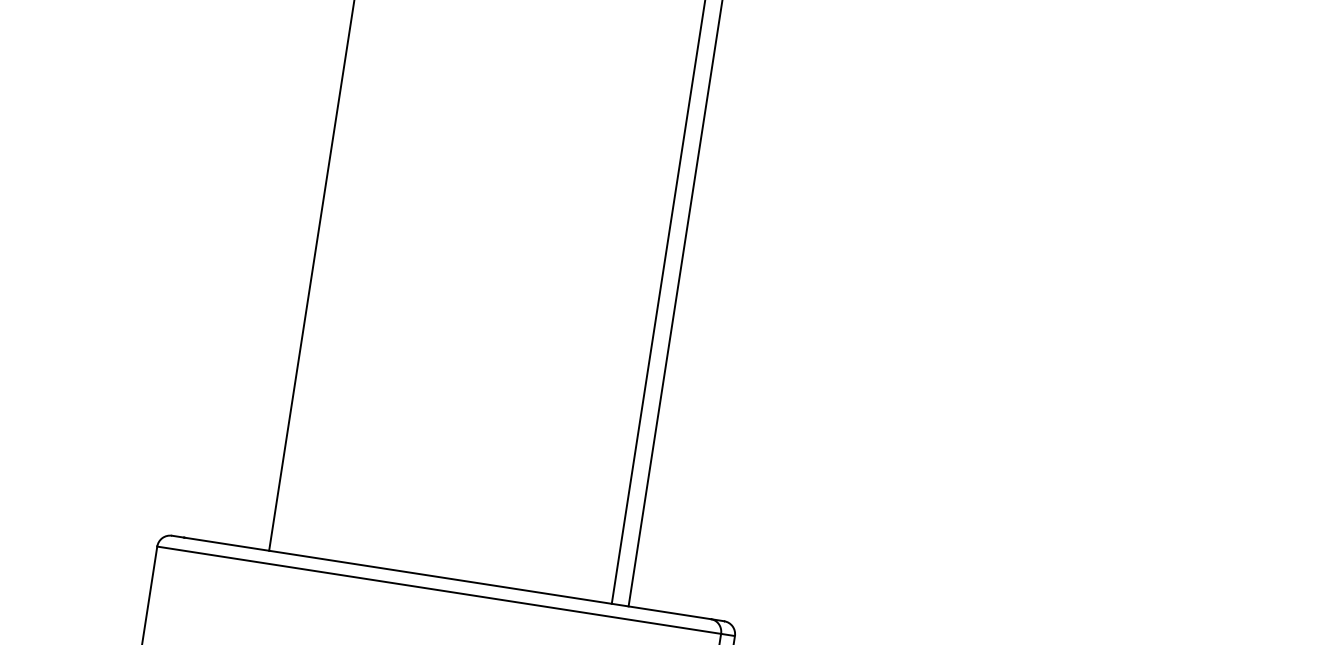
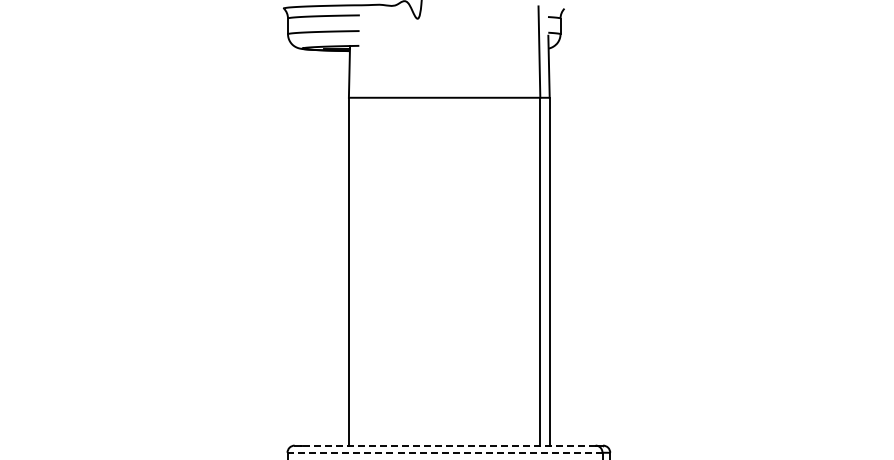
line: (447, 578) -> (448, 445), solid -> dashed
line: (438, 589) -> (444, 452), solid -> dashed

